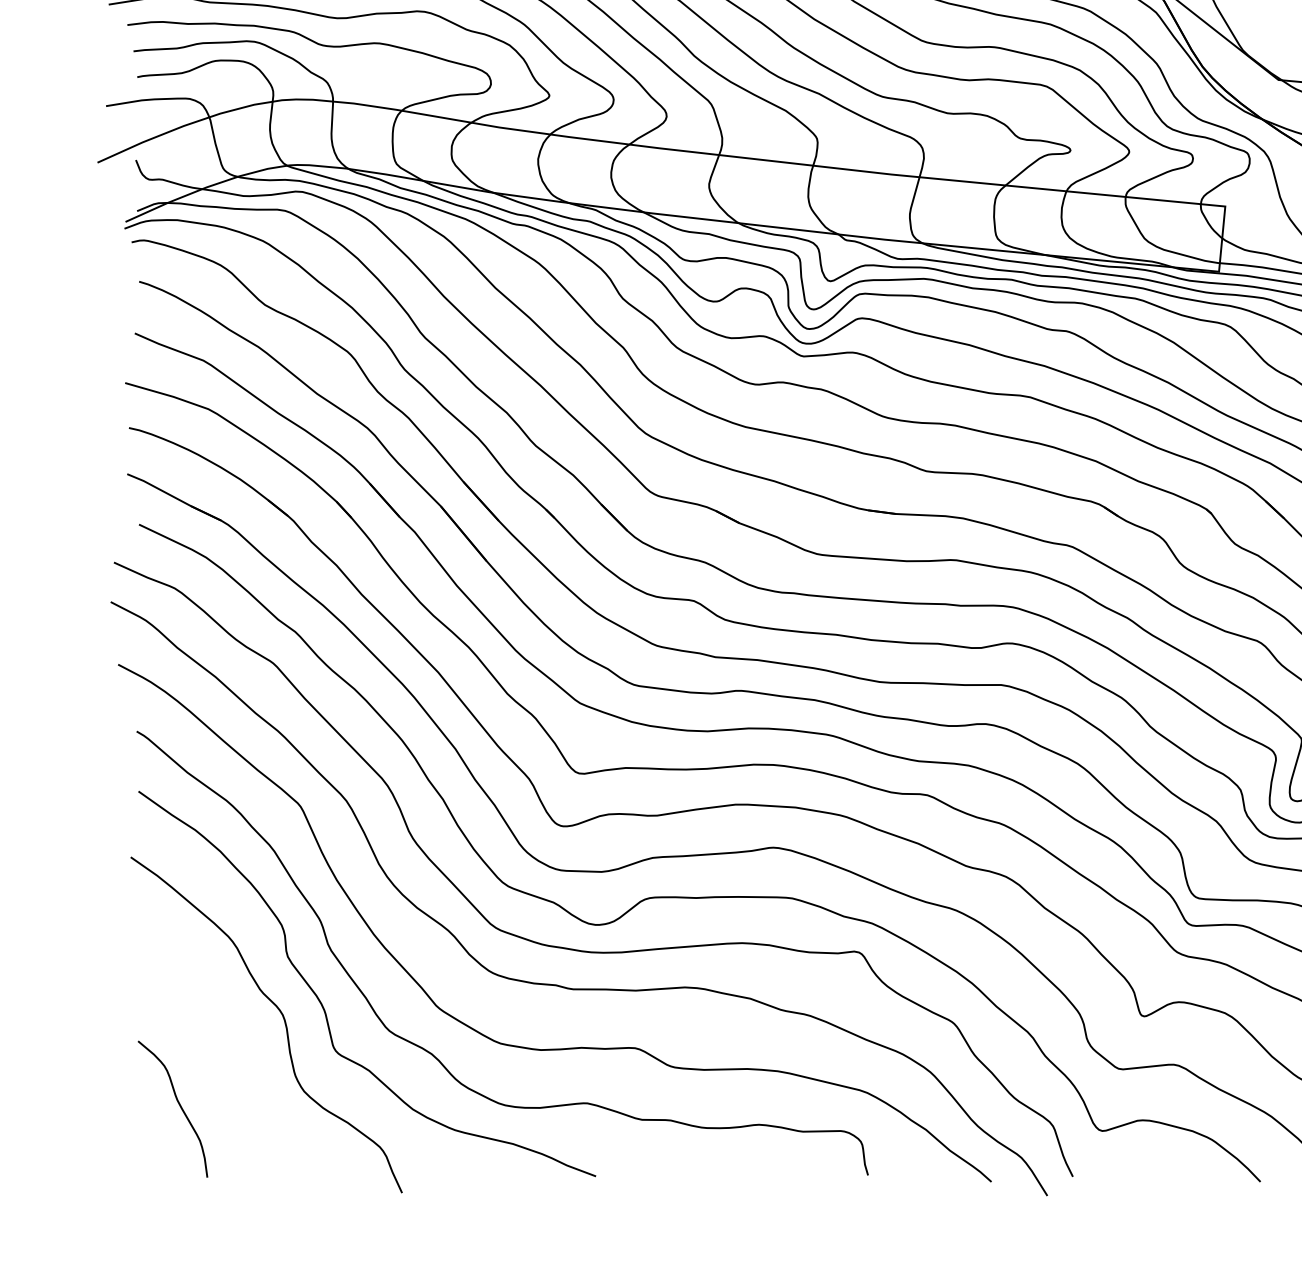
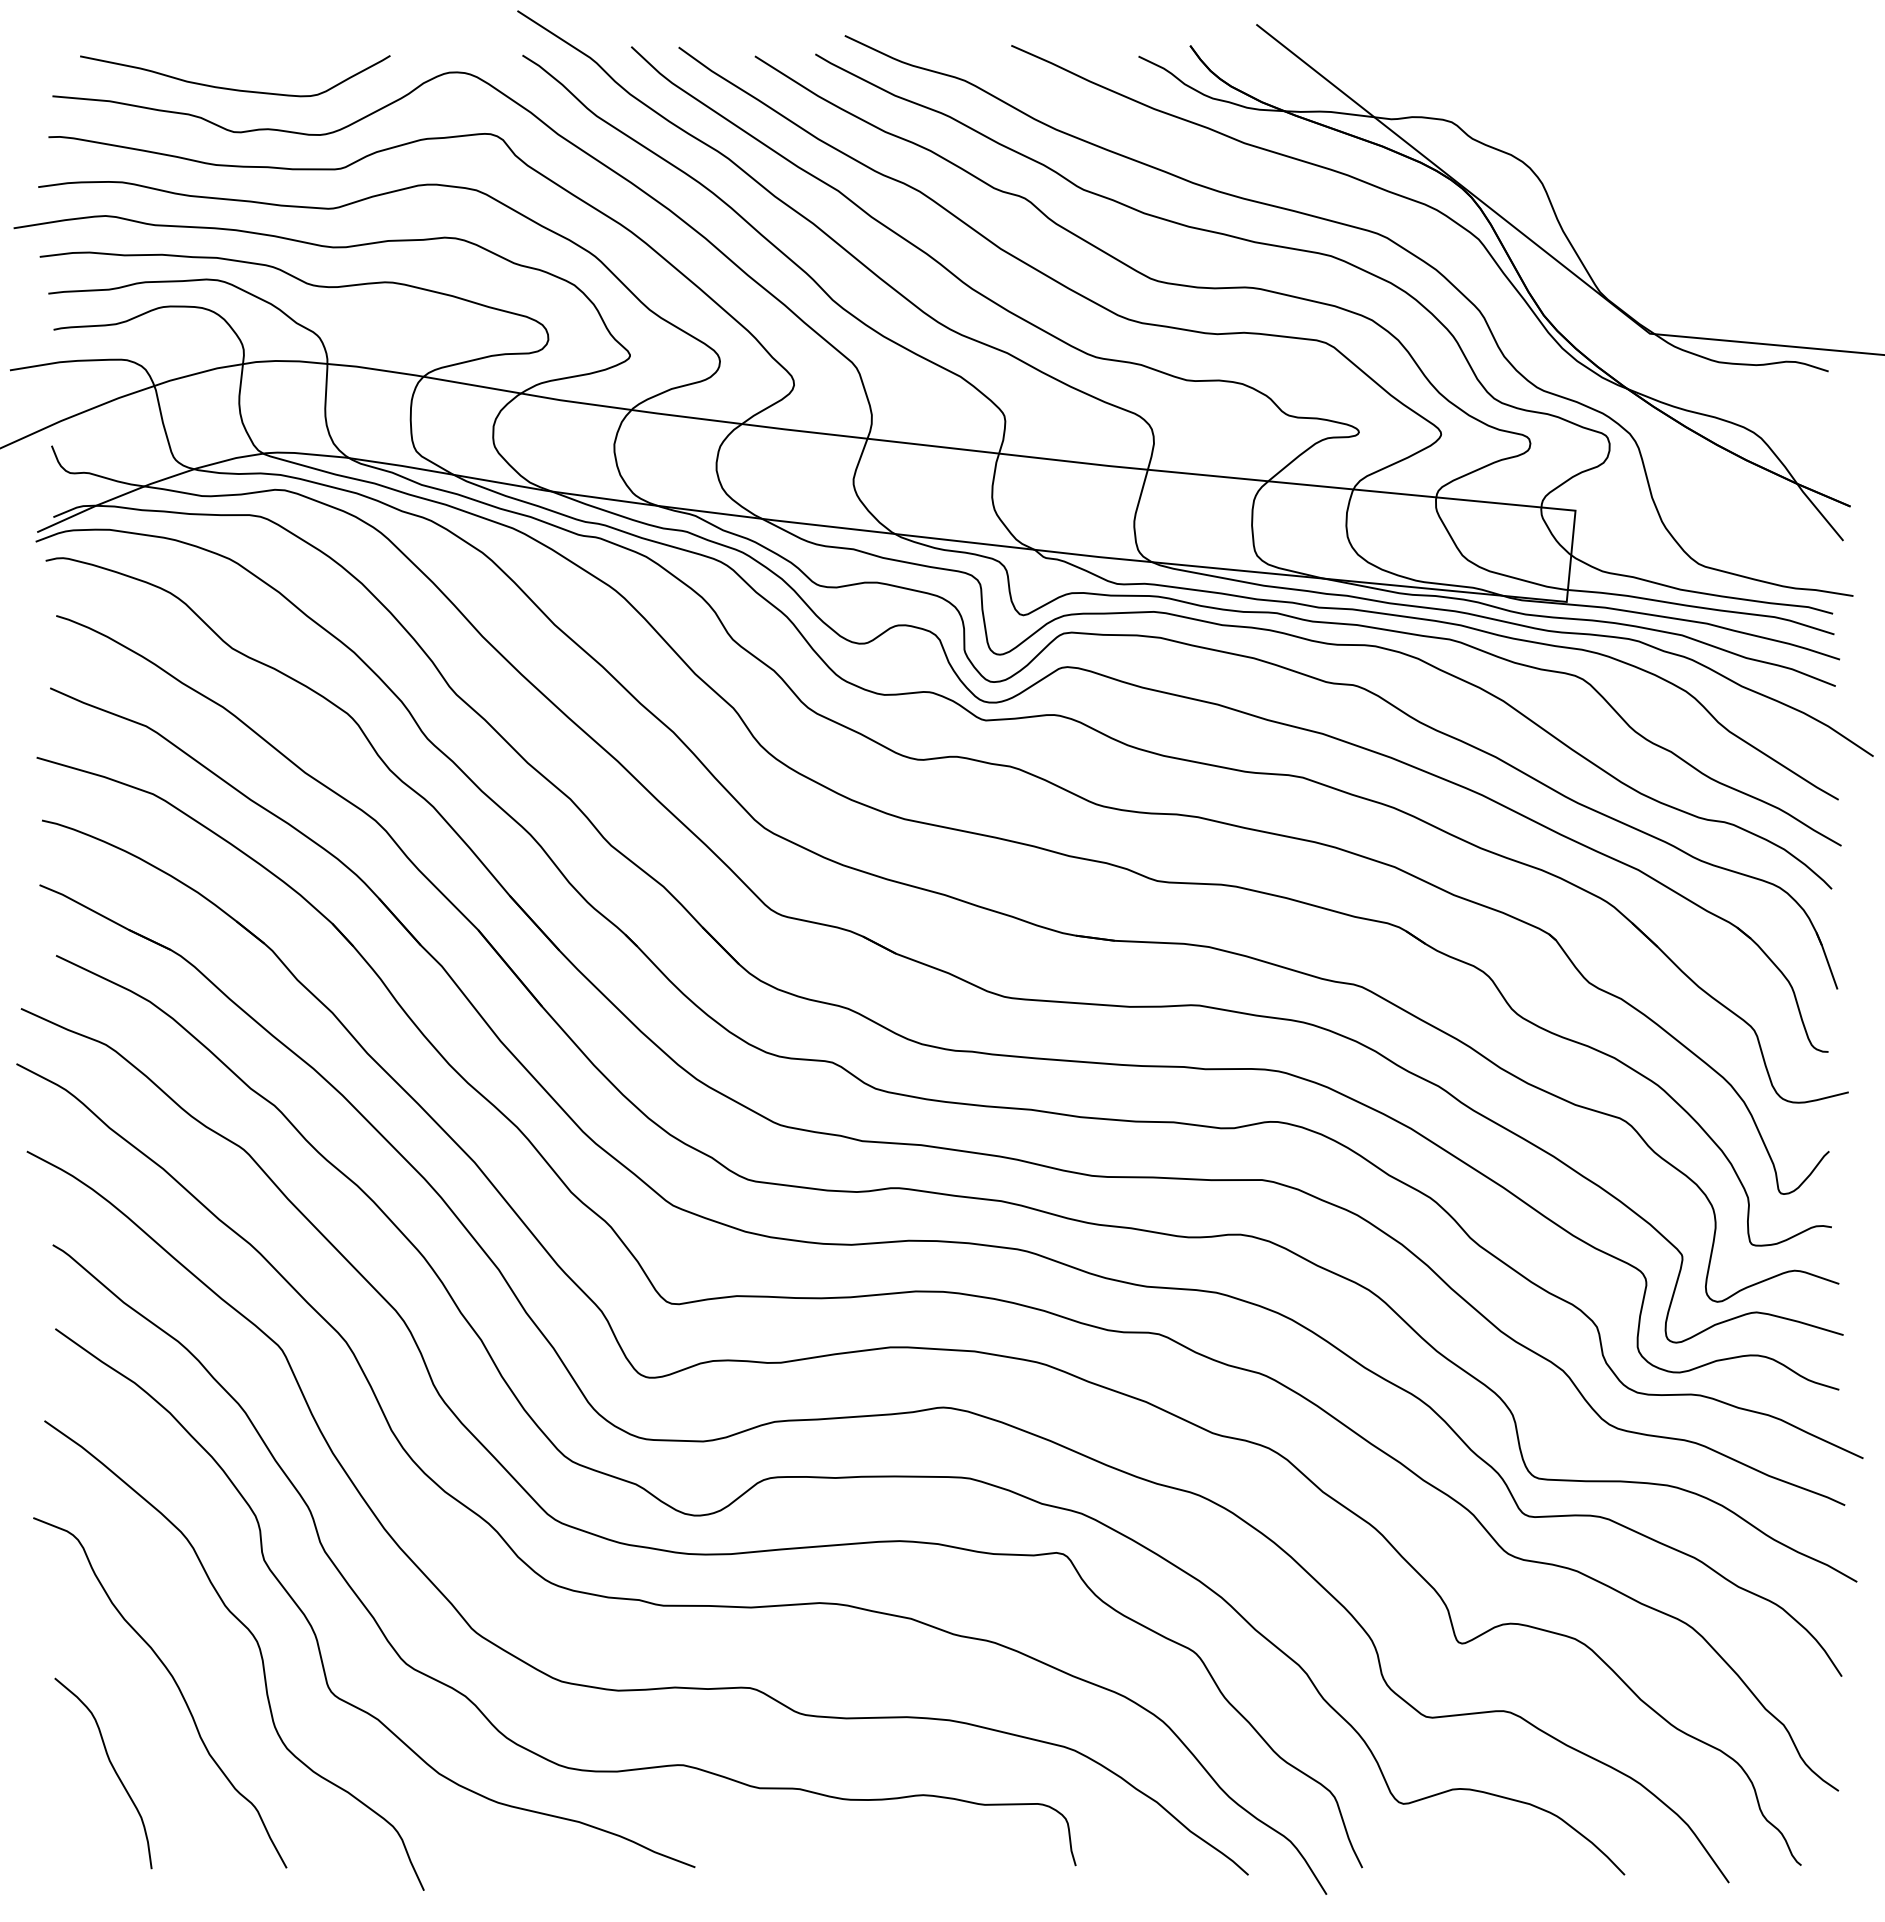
curve: (224, 1045) -> (175, 1684), added

